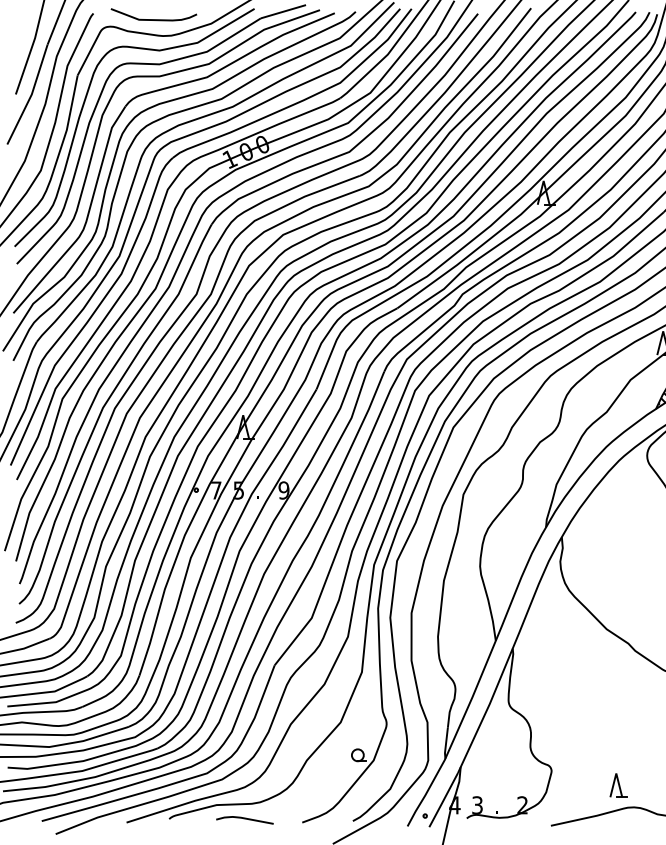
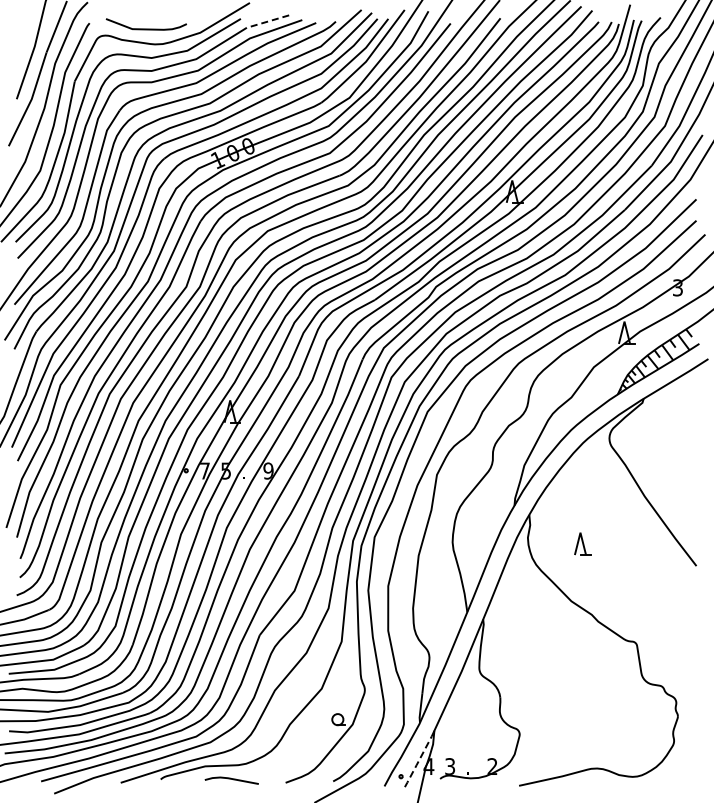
line: (282, 11) -> (267, 21), solid -> dashed
part: (618, 784) -> (582, 543), moved
line: (443, 800) -> (418, 762), solid -> dashed

